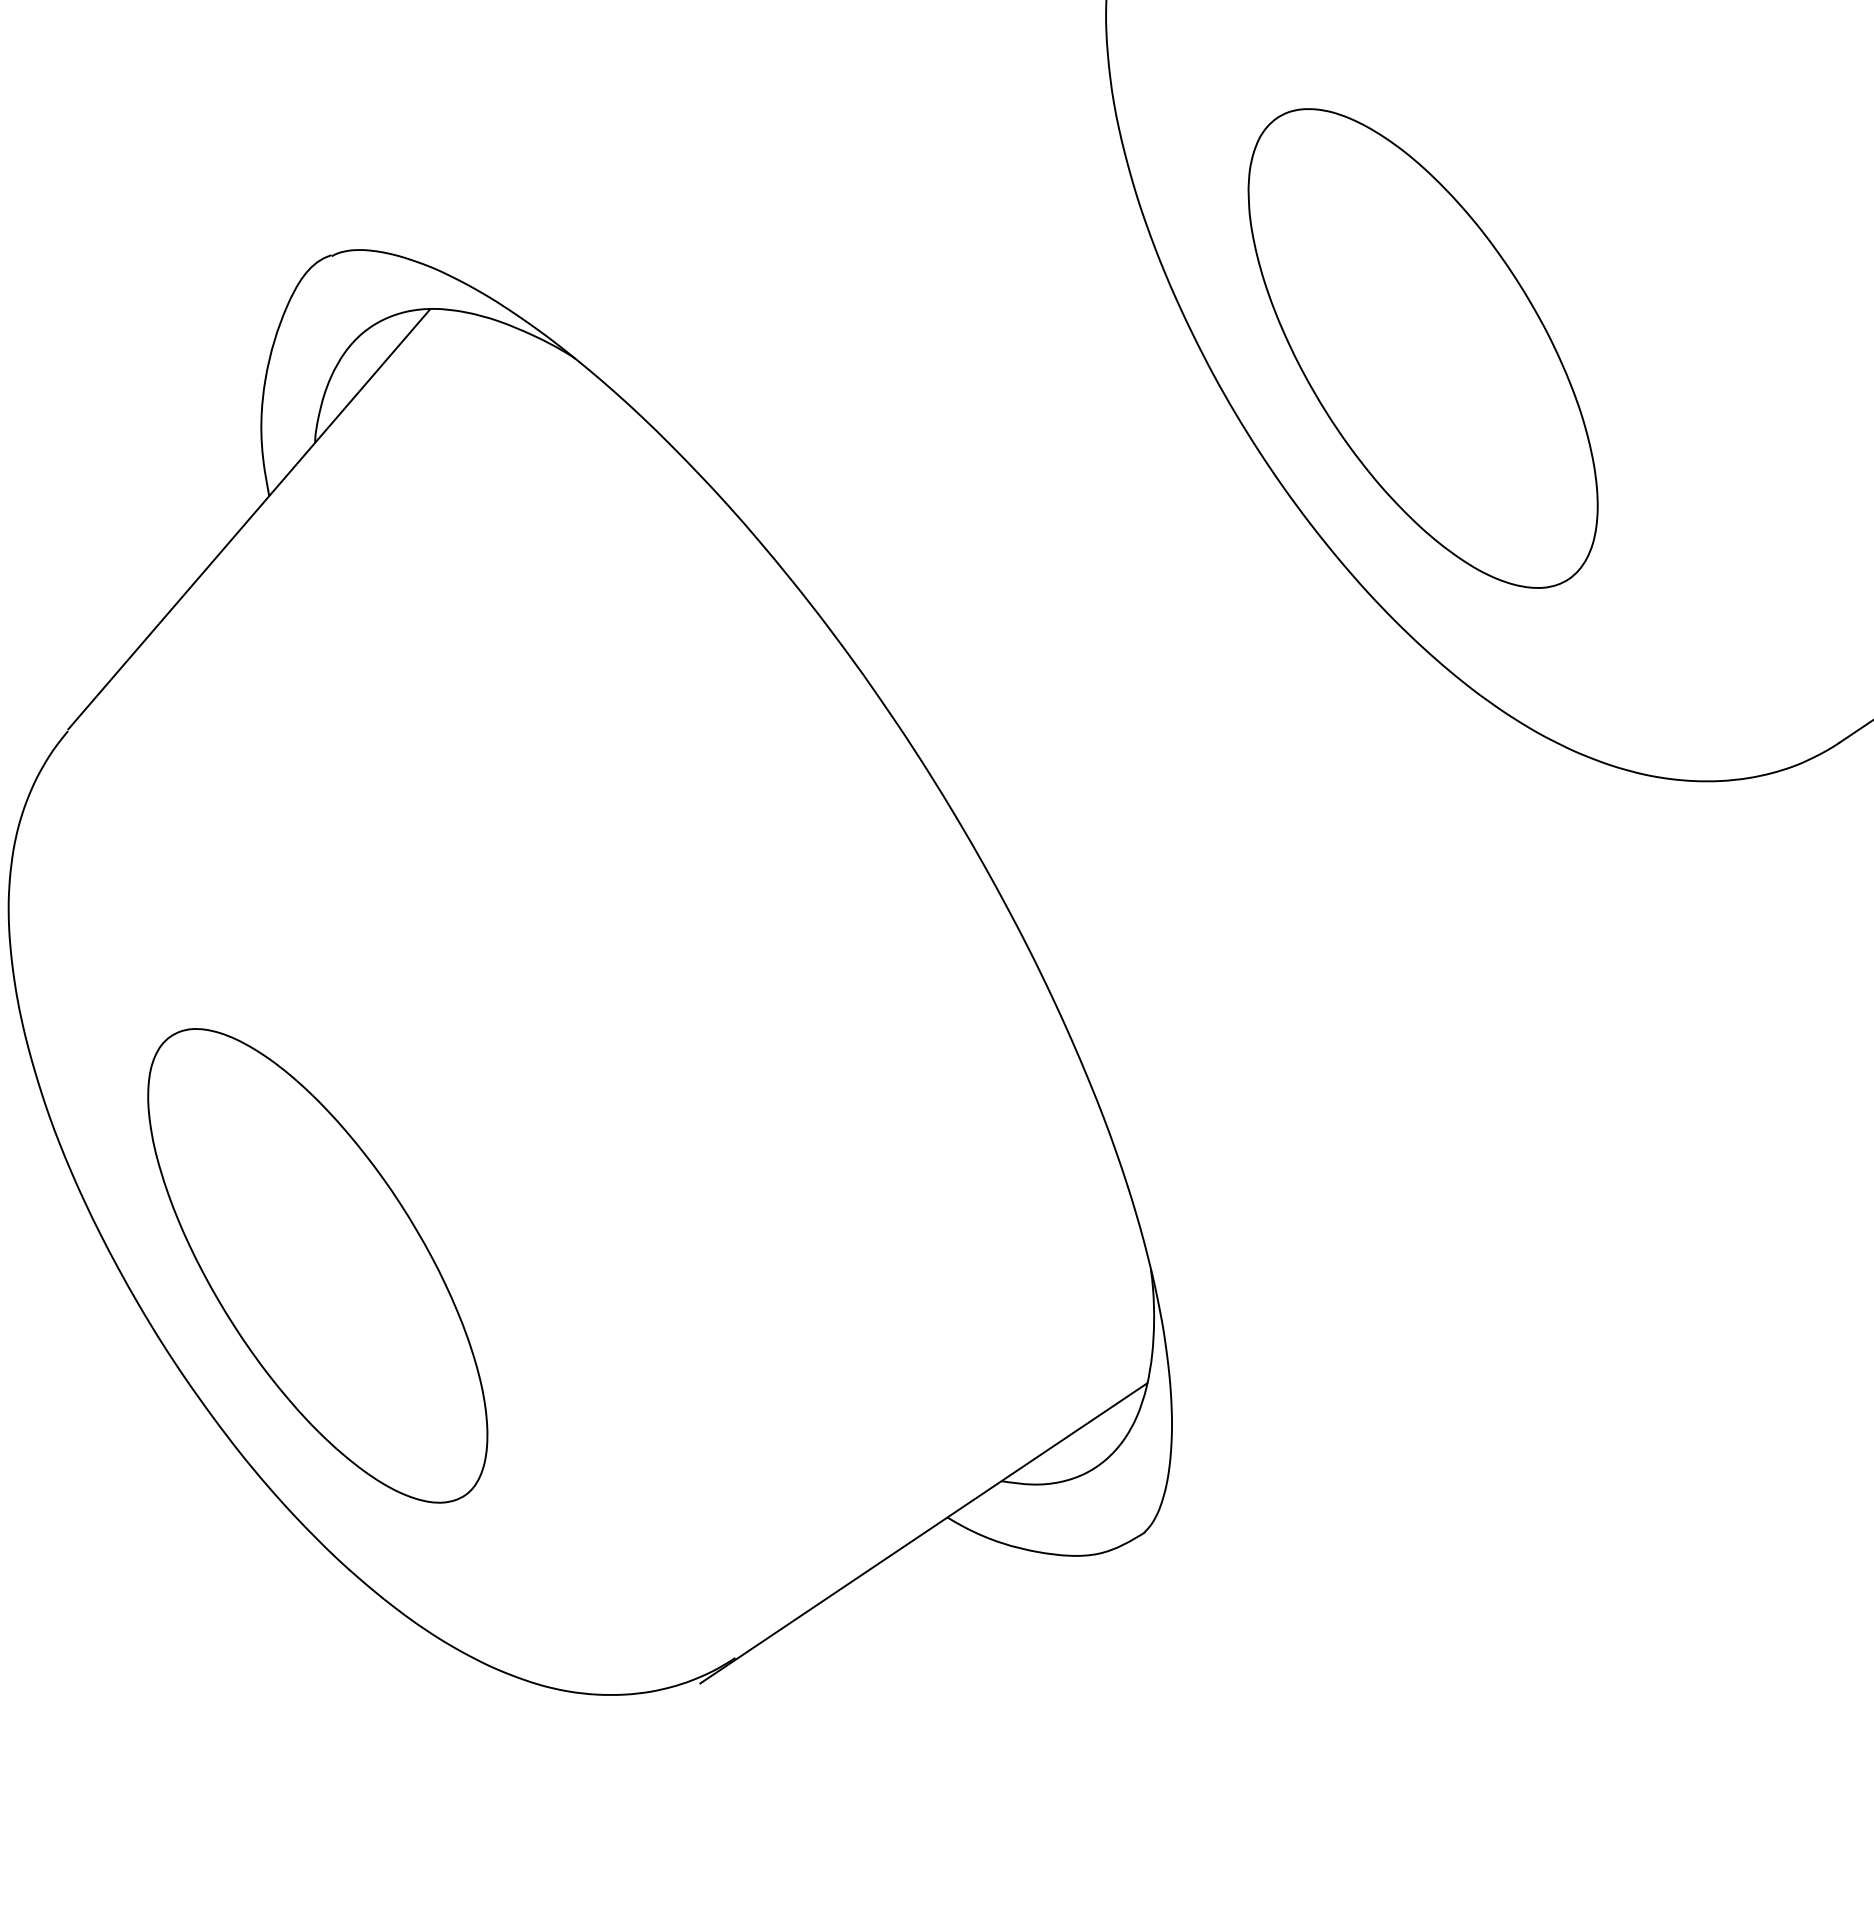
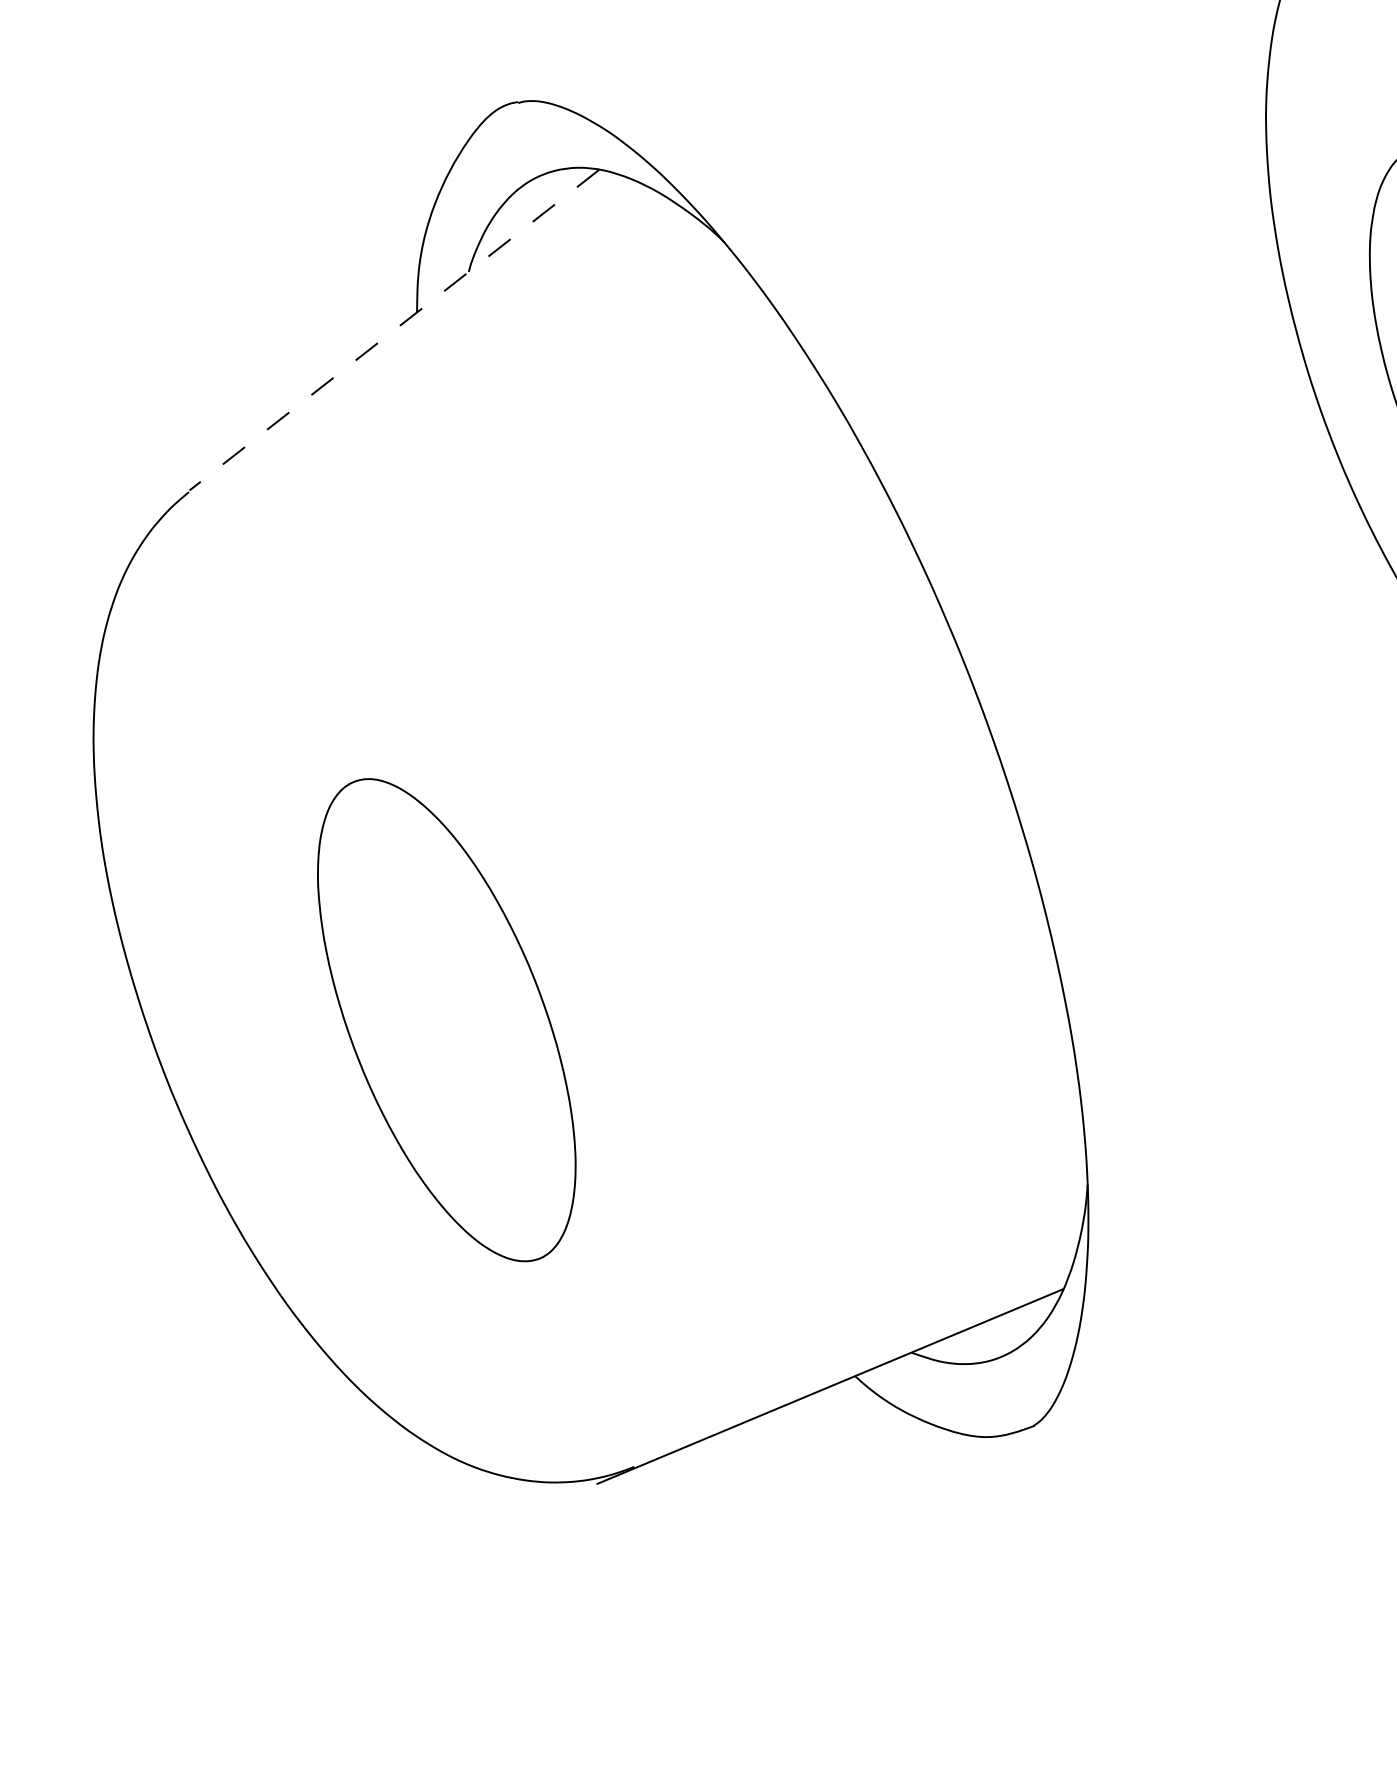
line: (248, 519) -> (393, 330), solid -> dashed
part: (317, 1265) -> (446, 1019), moved

